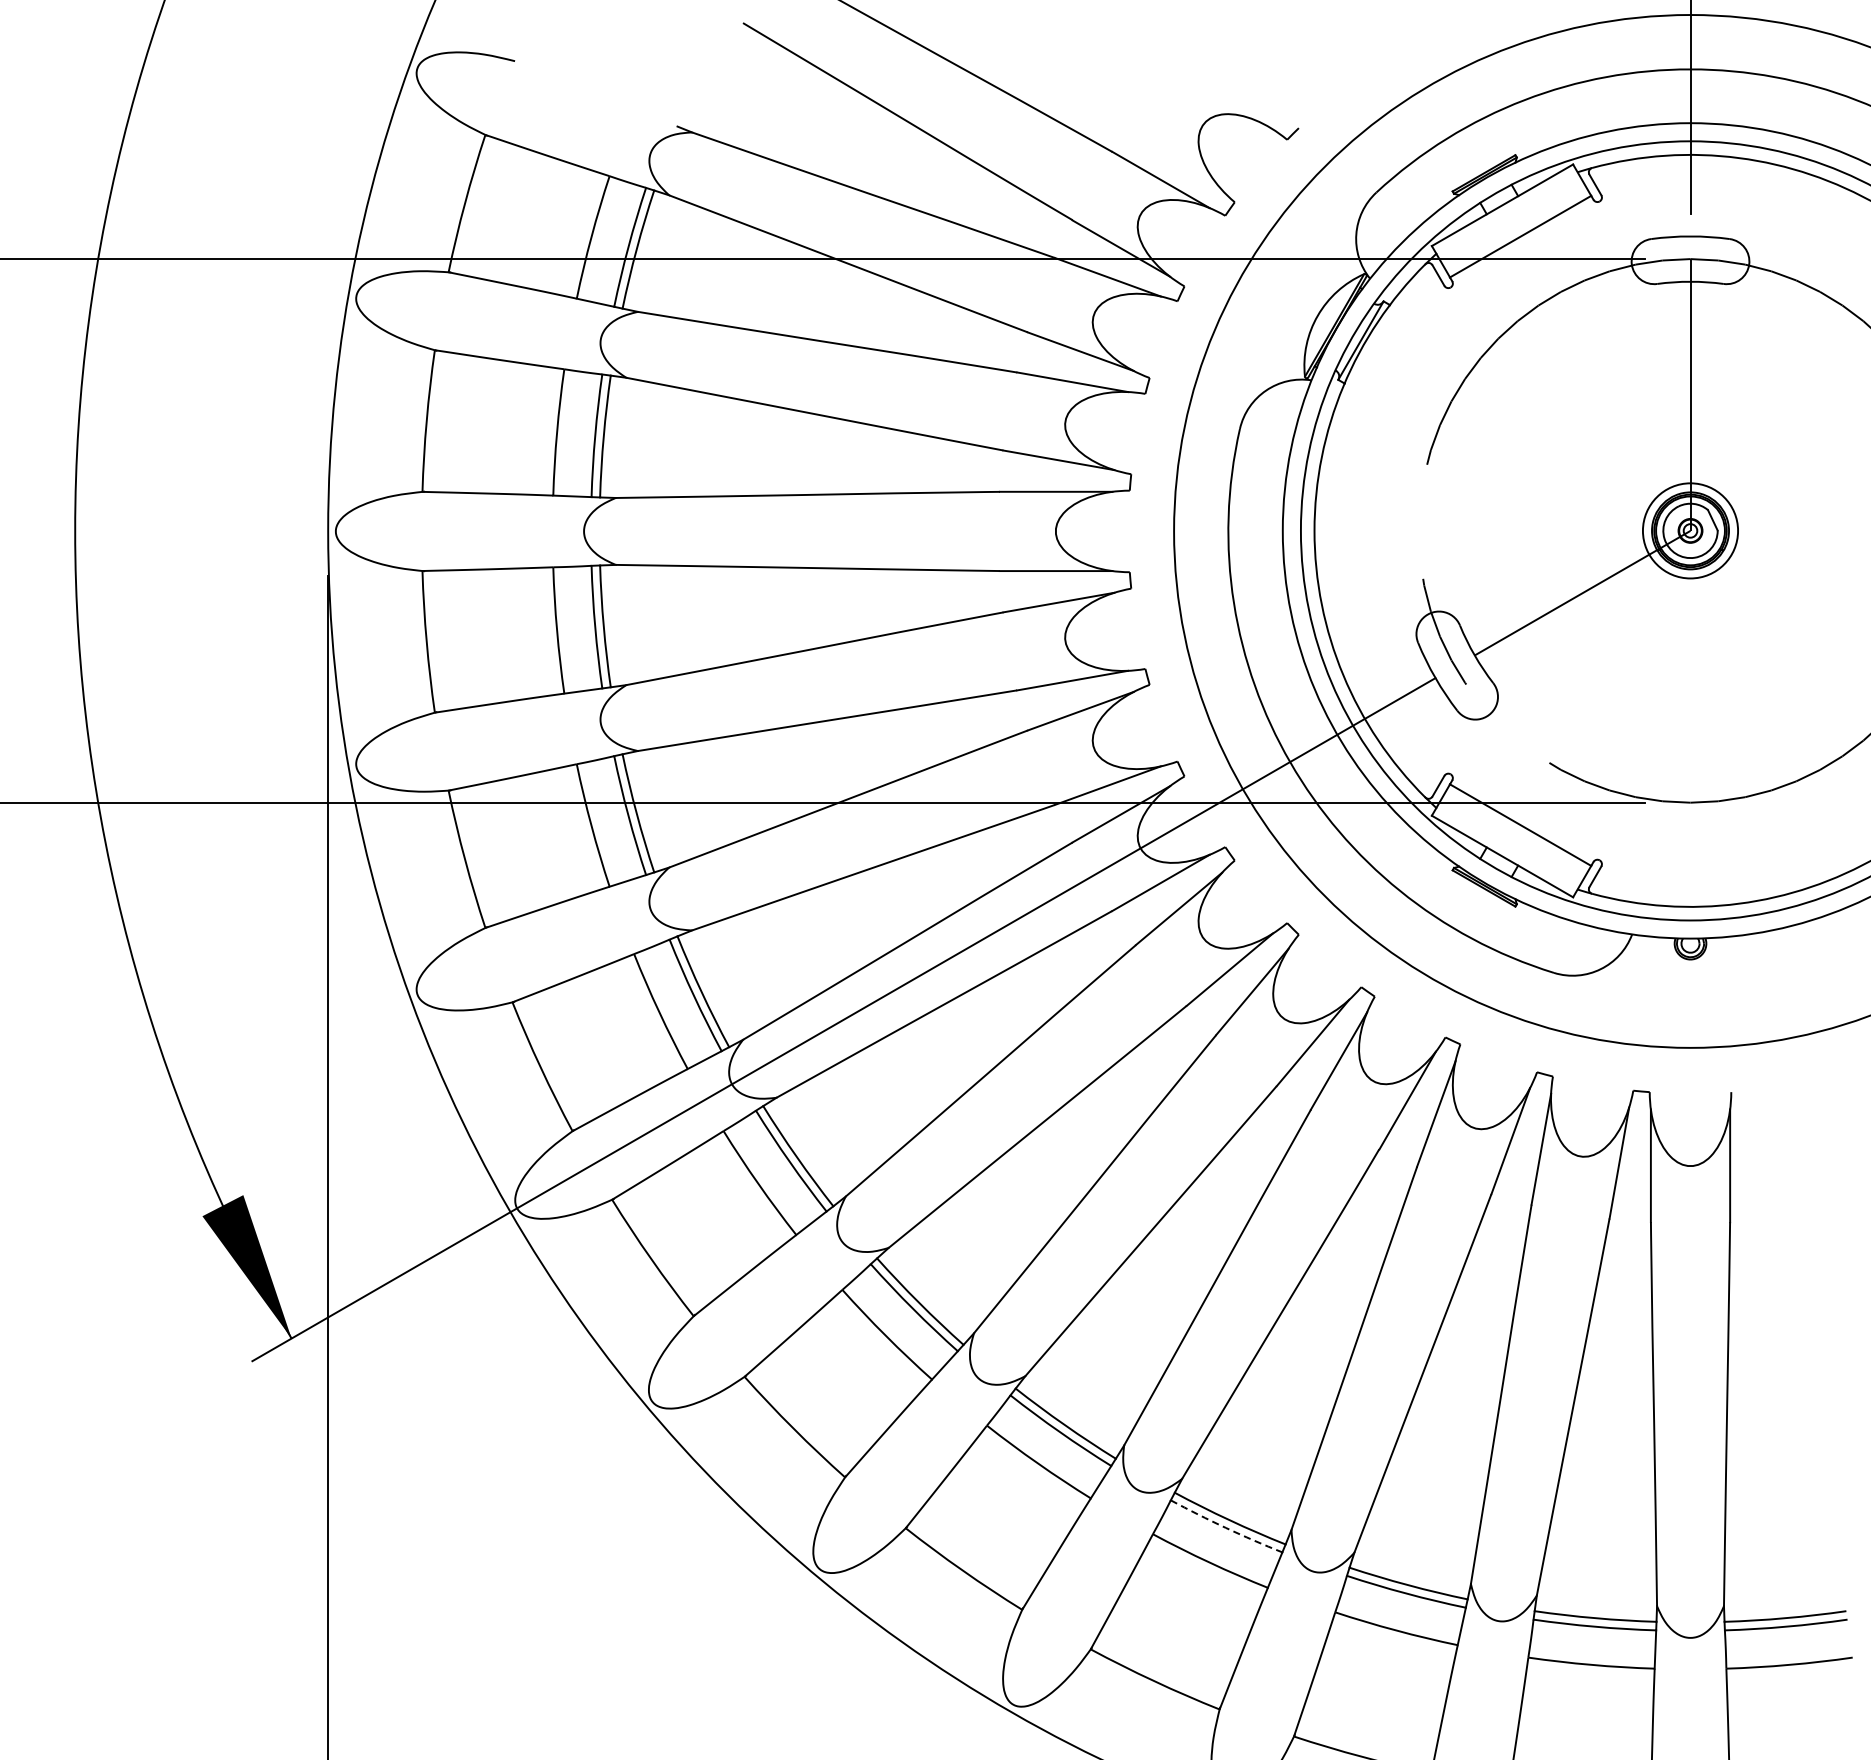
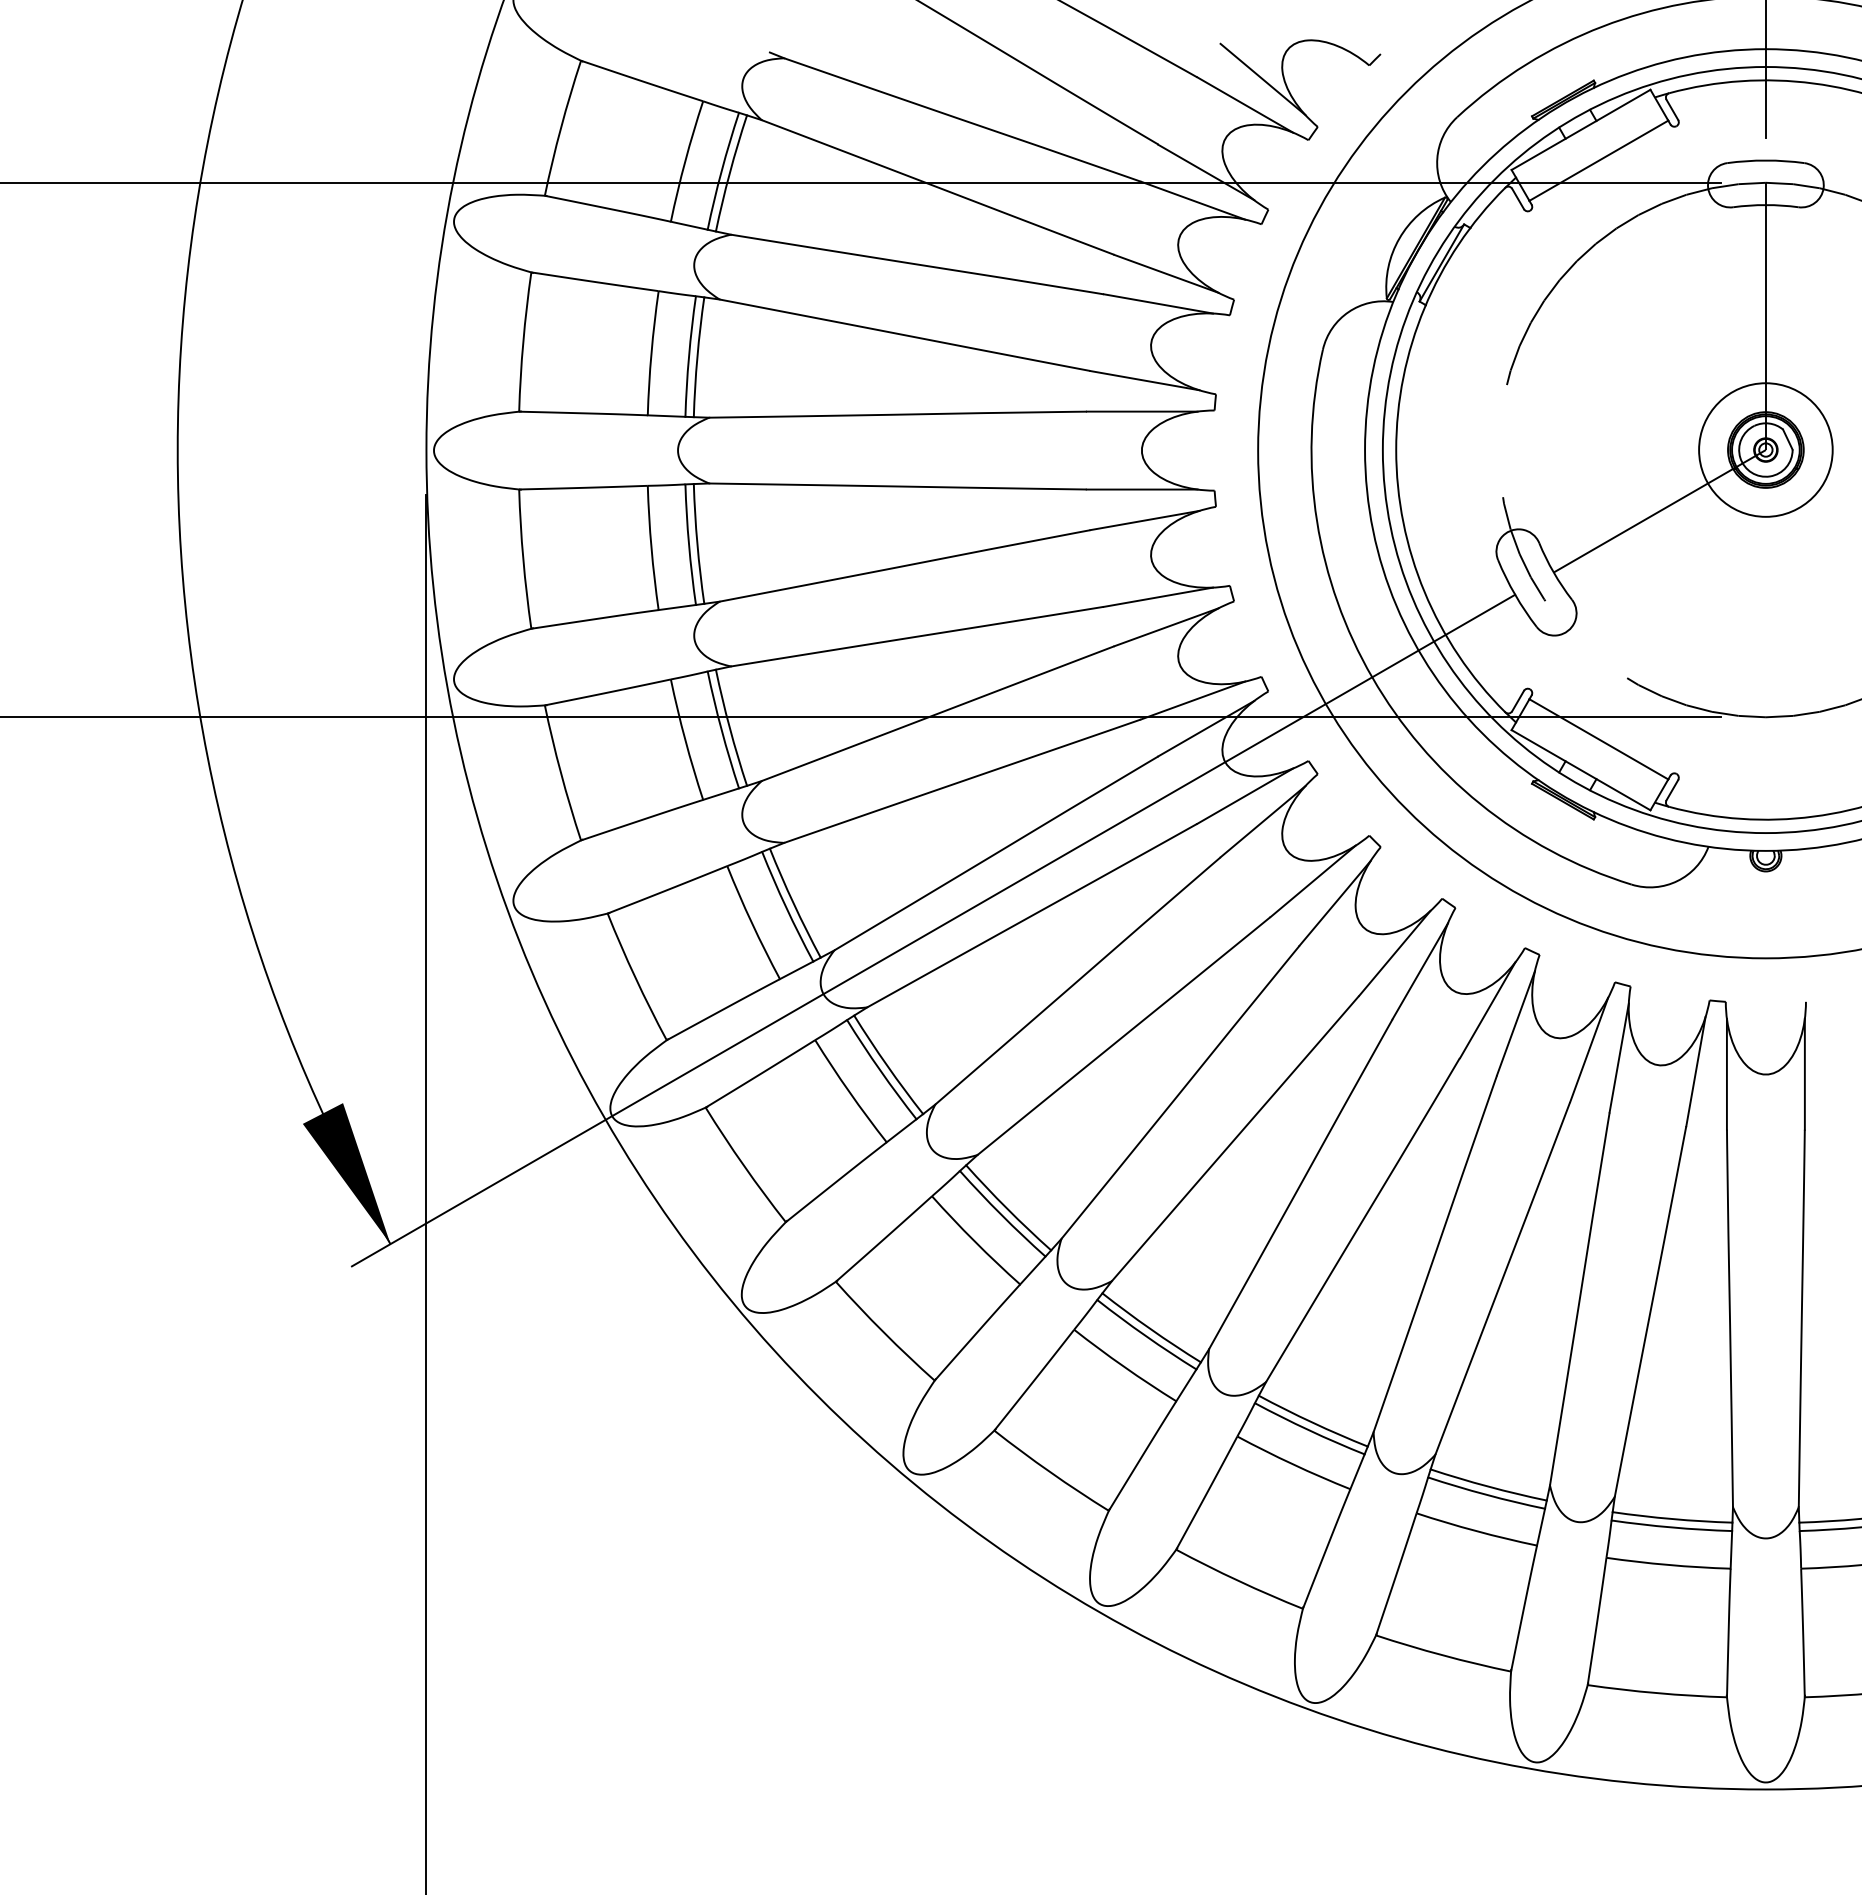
line: (1178, 154) -> (1262, 79), added
circle: (1690, 530) -> (1765, 449), size x1.43
arc: (1226, 1528) -> (1309, 1430), dashed -> solid

